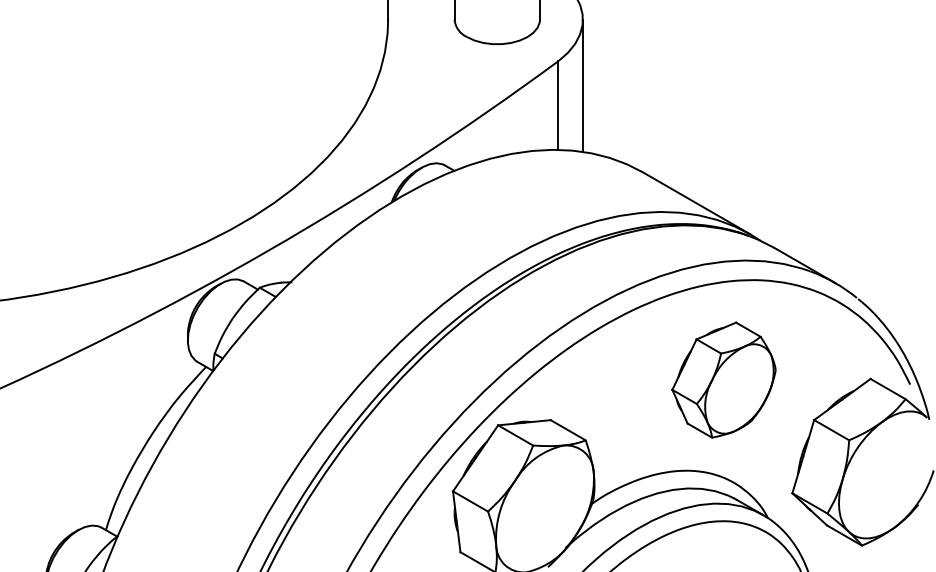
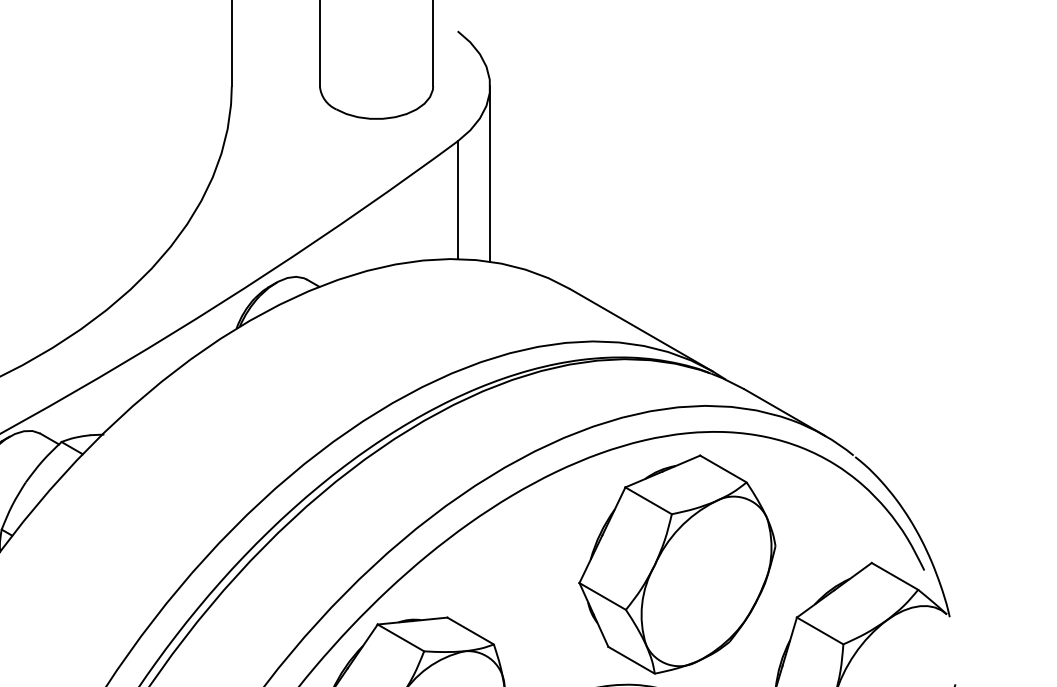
part: (723, 379) -> (676, 563), size x1.43

